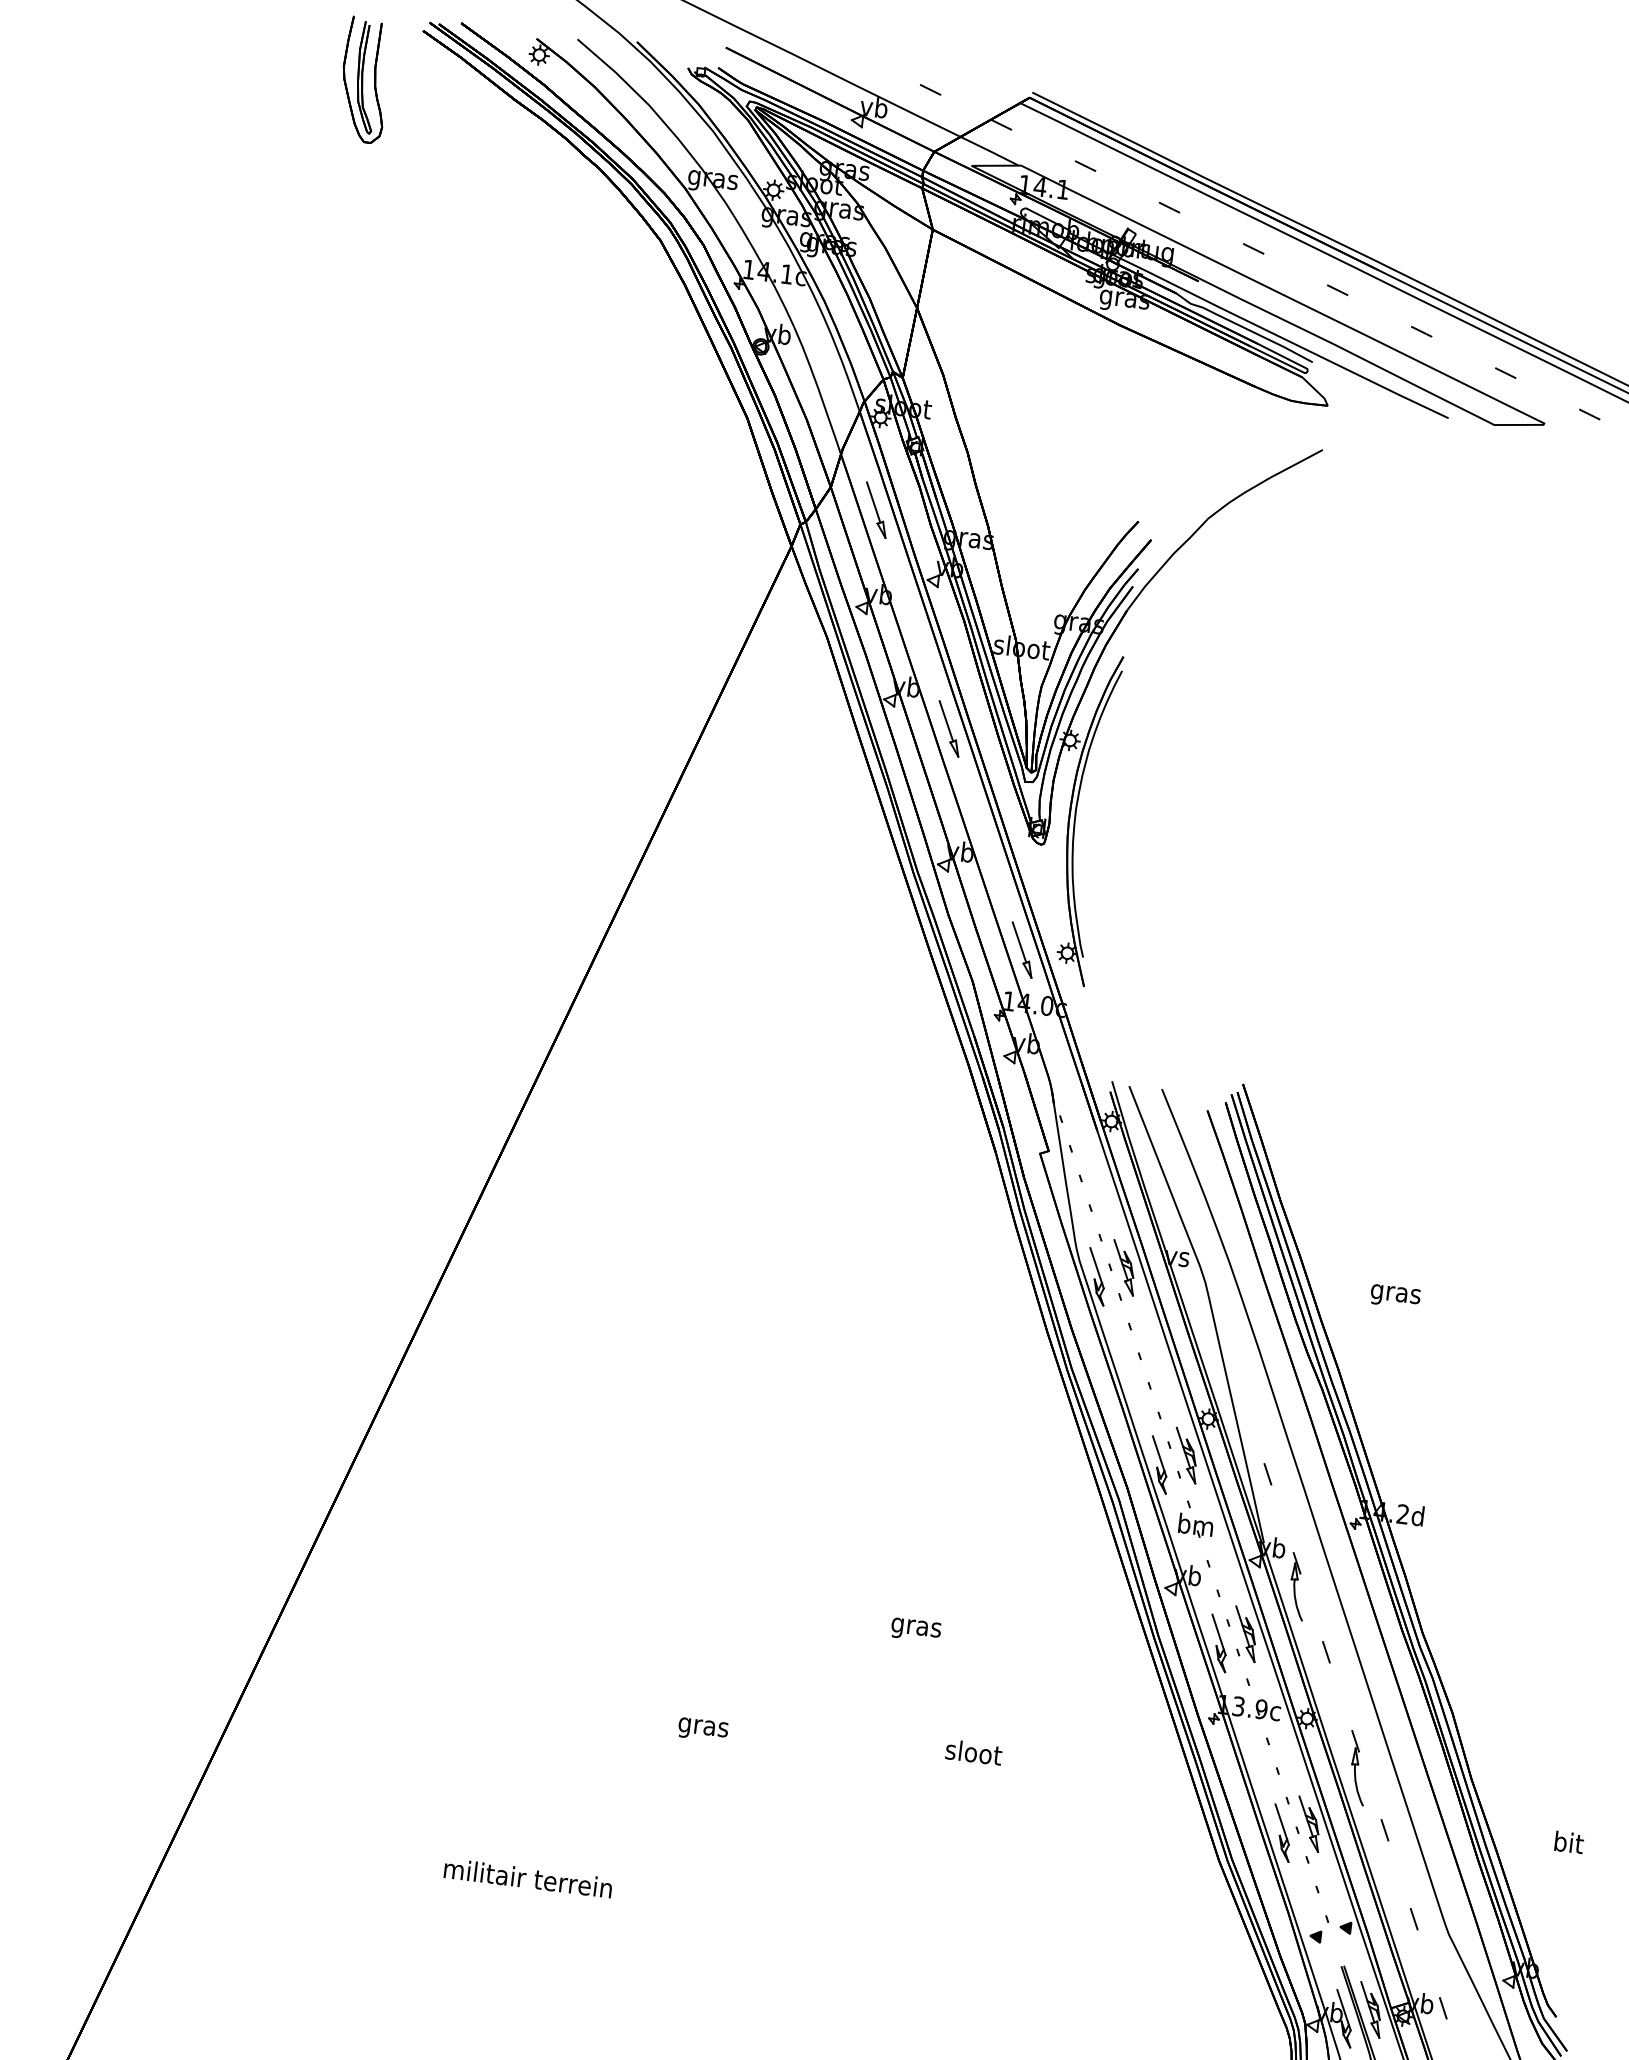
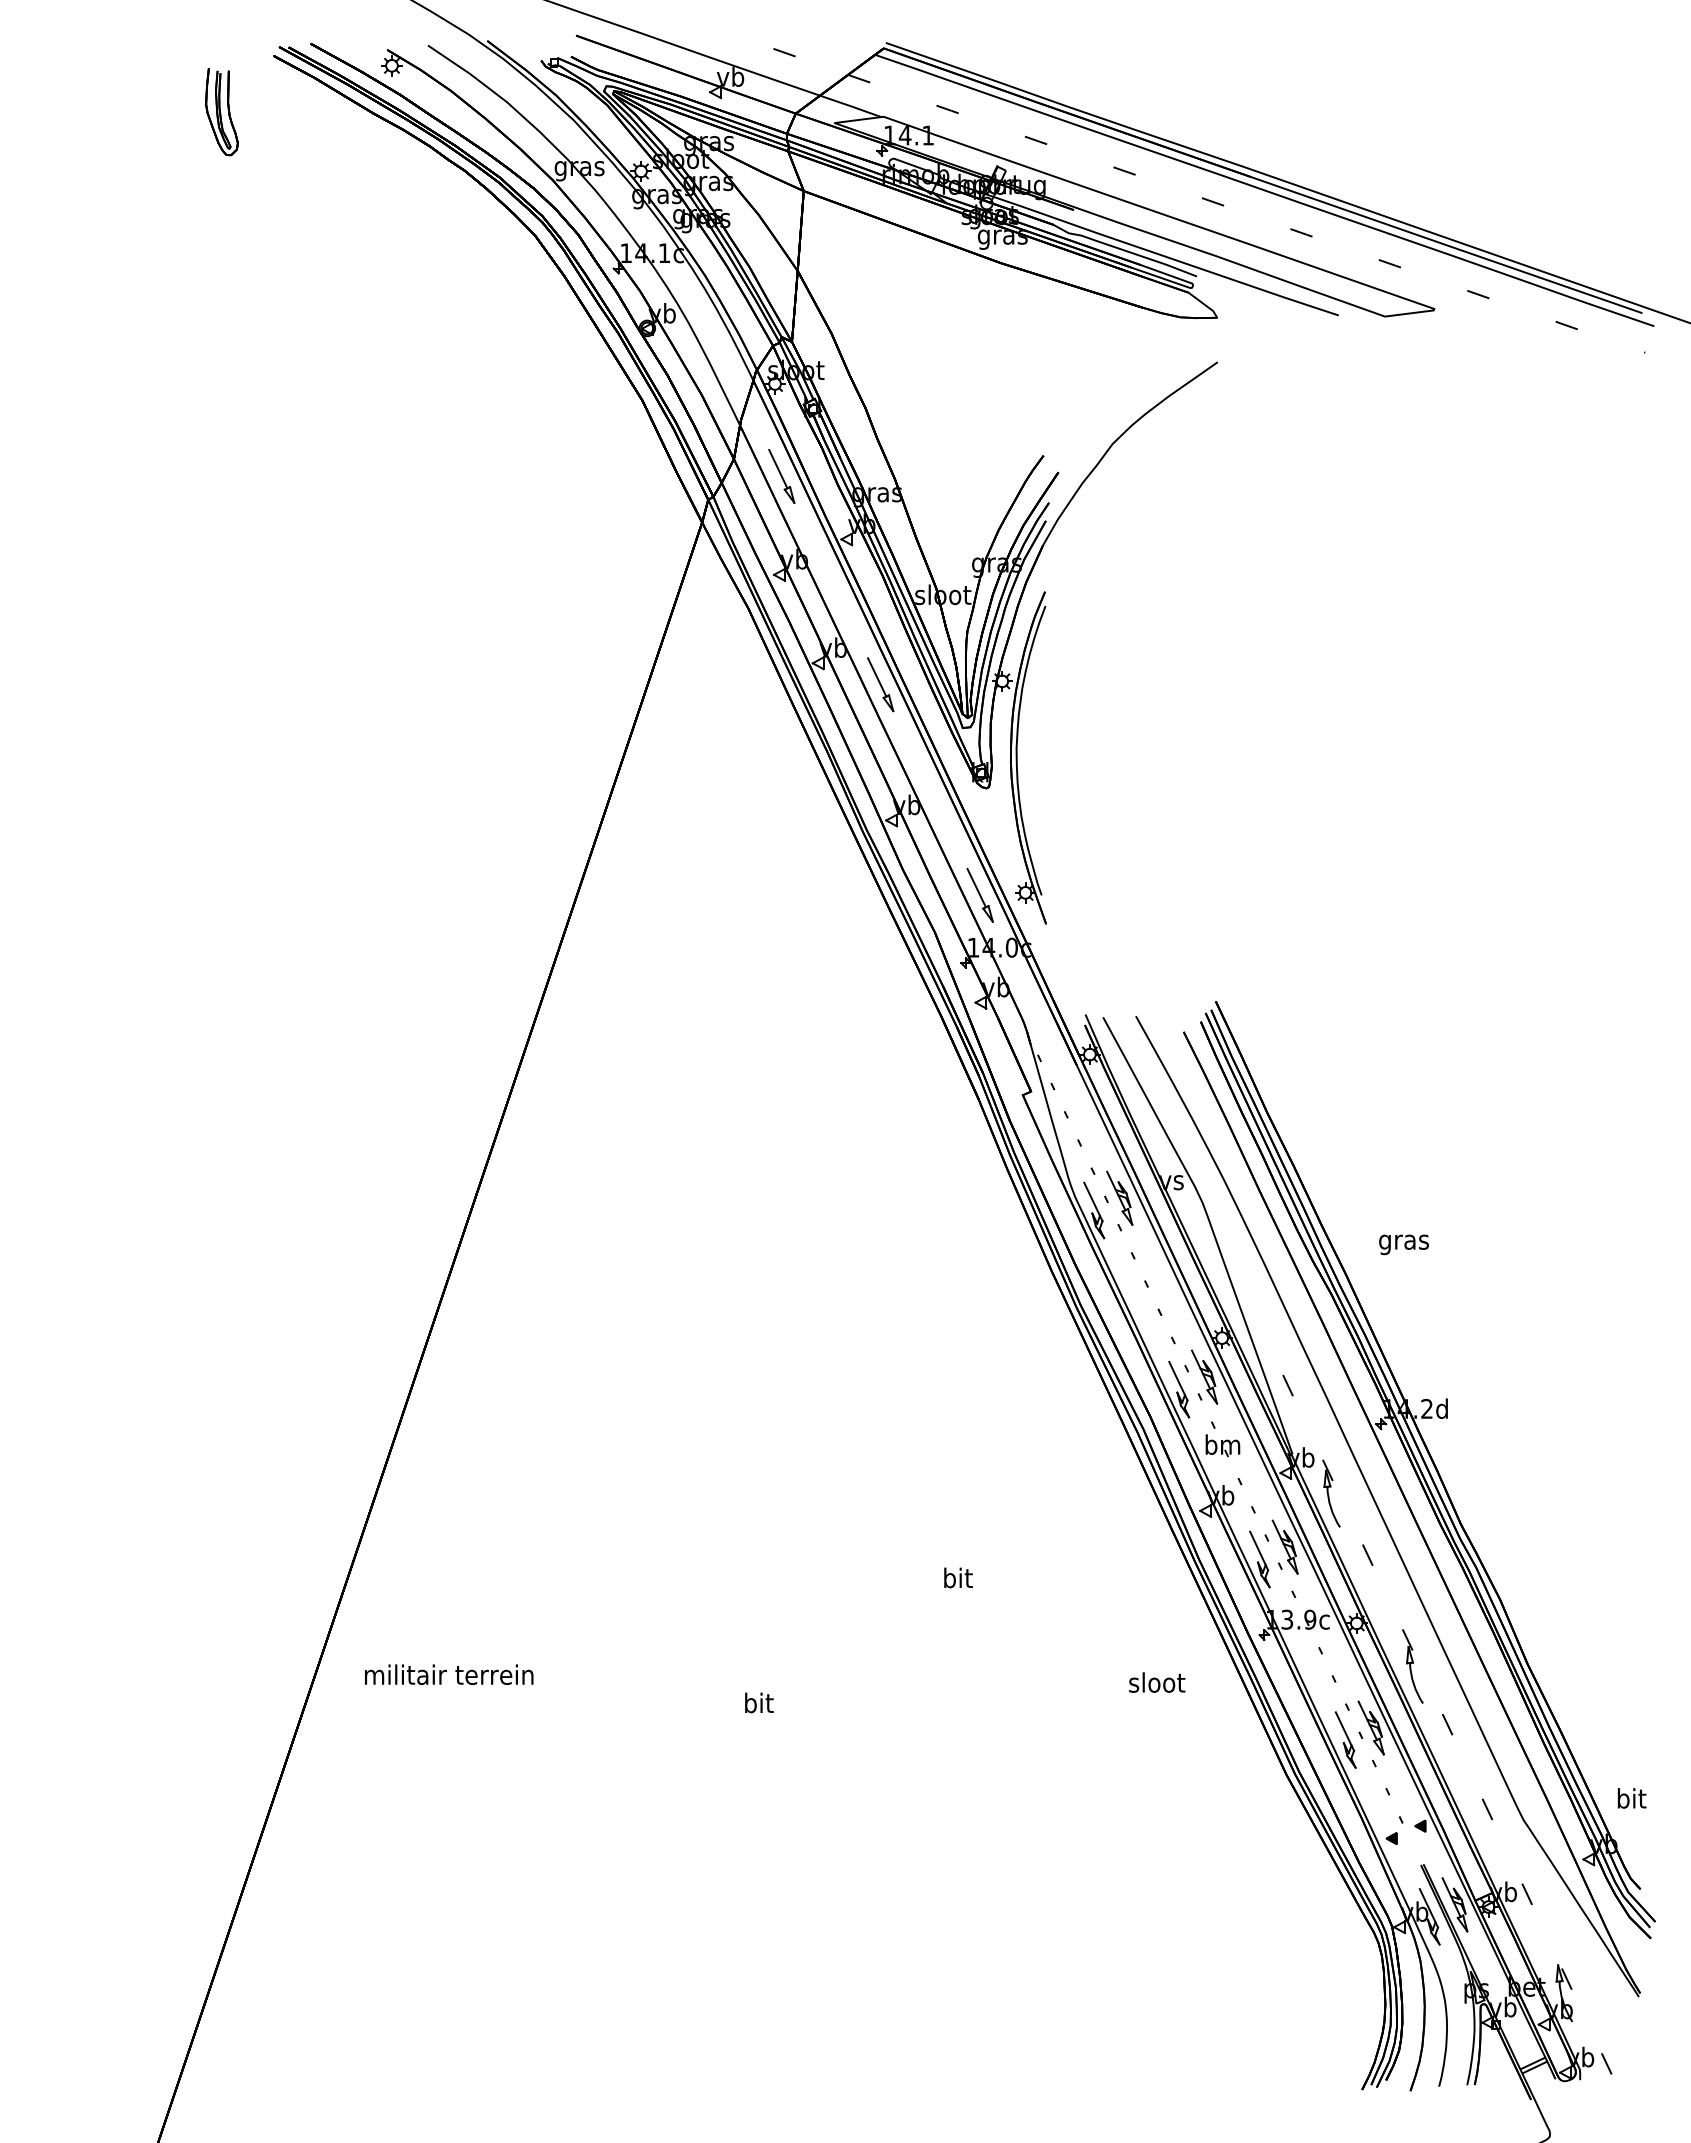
part: (364, 79) -> (221, 111), size x0.7
text: (1395, 1296) -> (1403, 1244), moved
text: (916, 1627) -> (957, 1580), gras -> bit
text: (703, 1727) -> (758, 1705), gras -> bit
text: (974, 1752) -> (1157, 1682), moved
text: (1568, 1842) -> (1631, 1798), moved
text: (528, 1878) -> (449, 1674), moved

